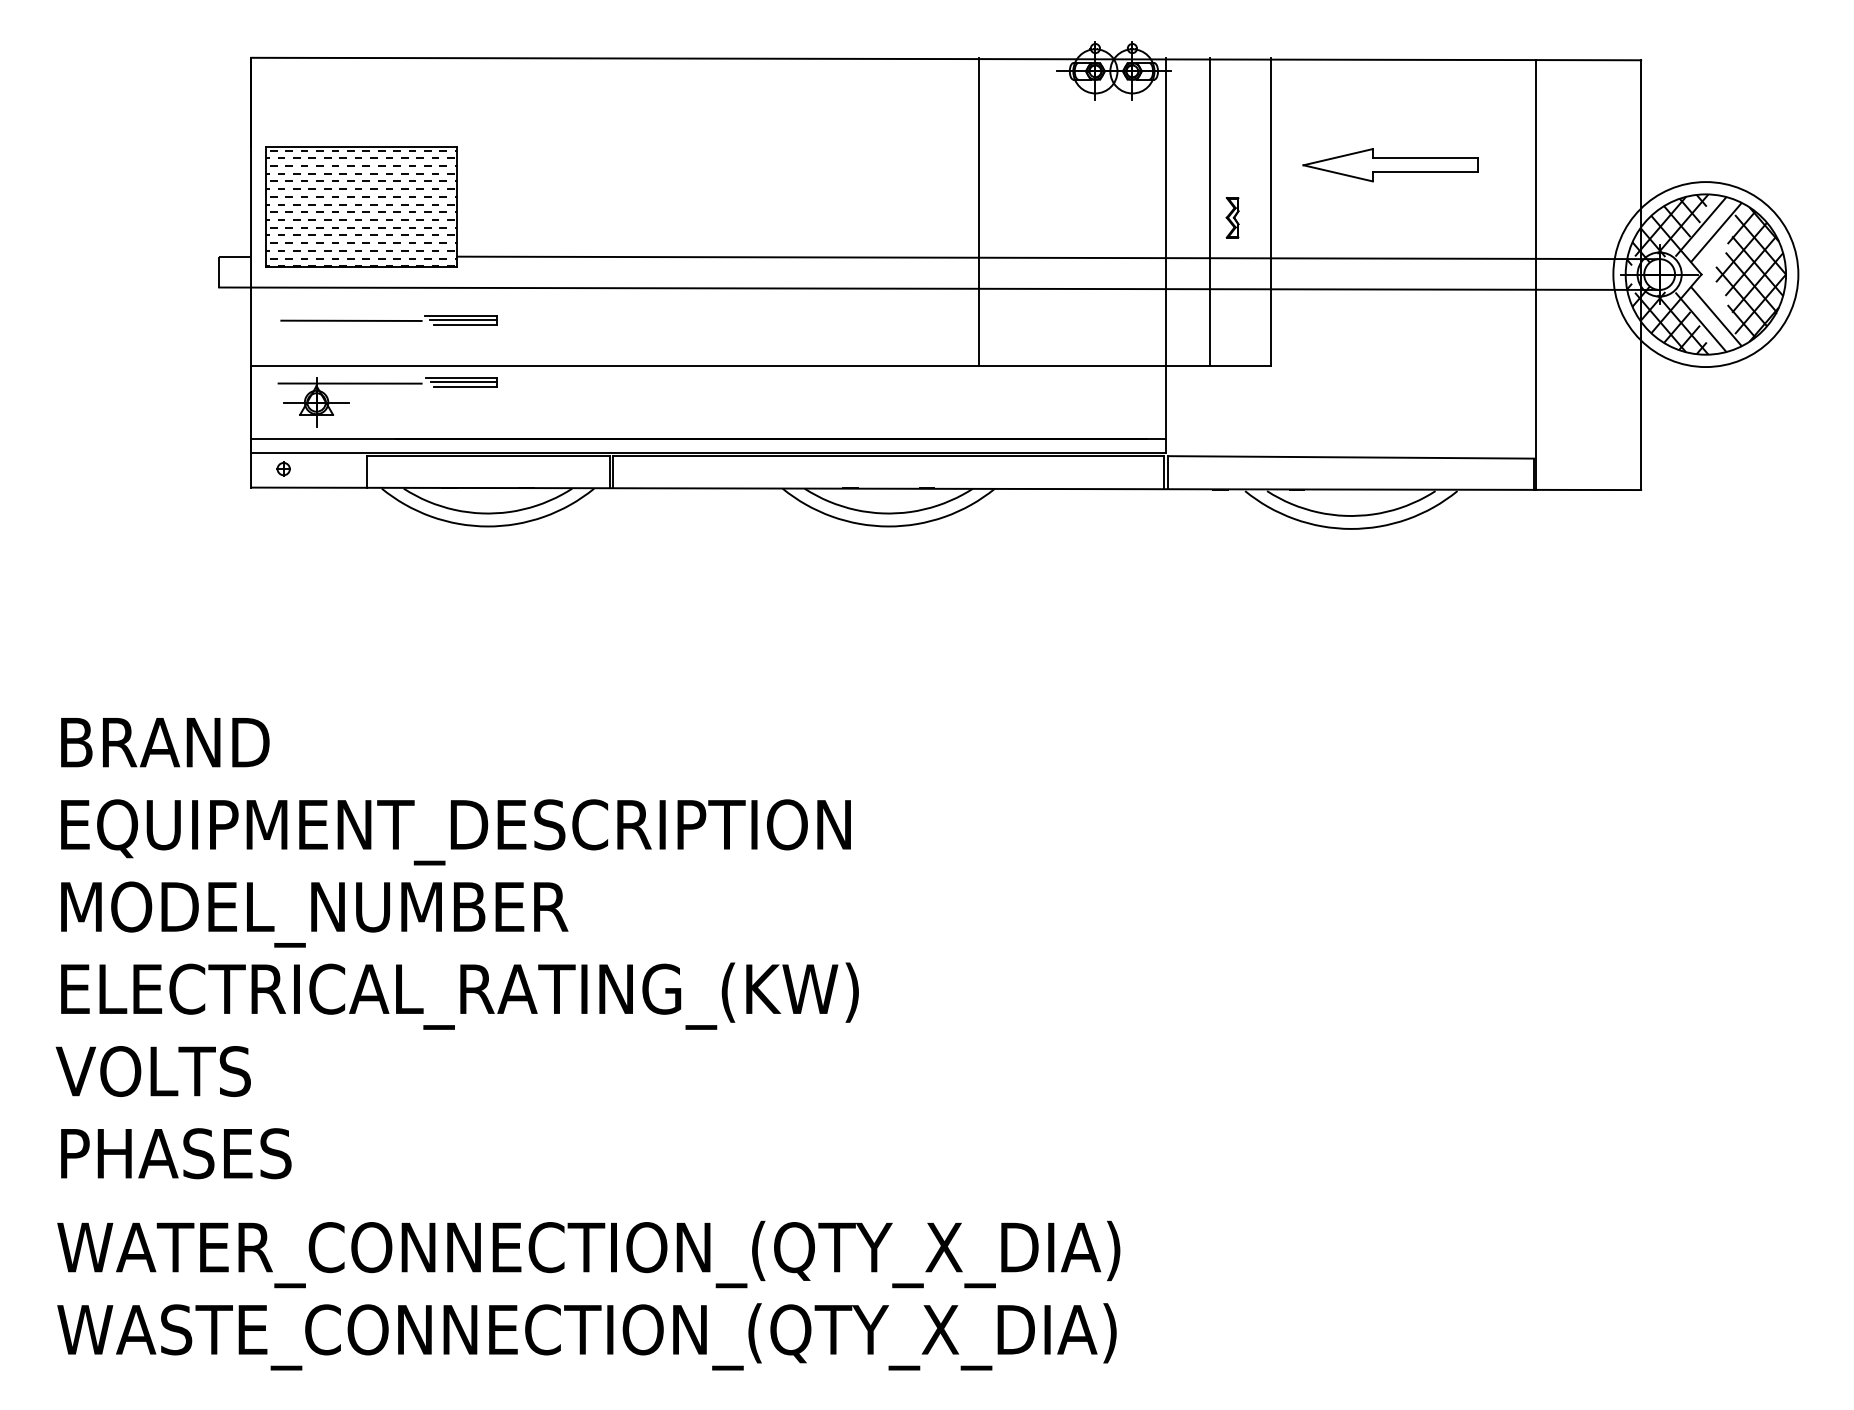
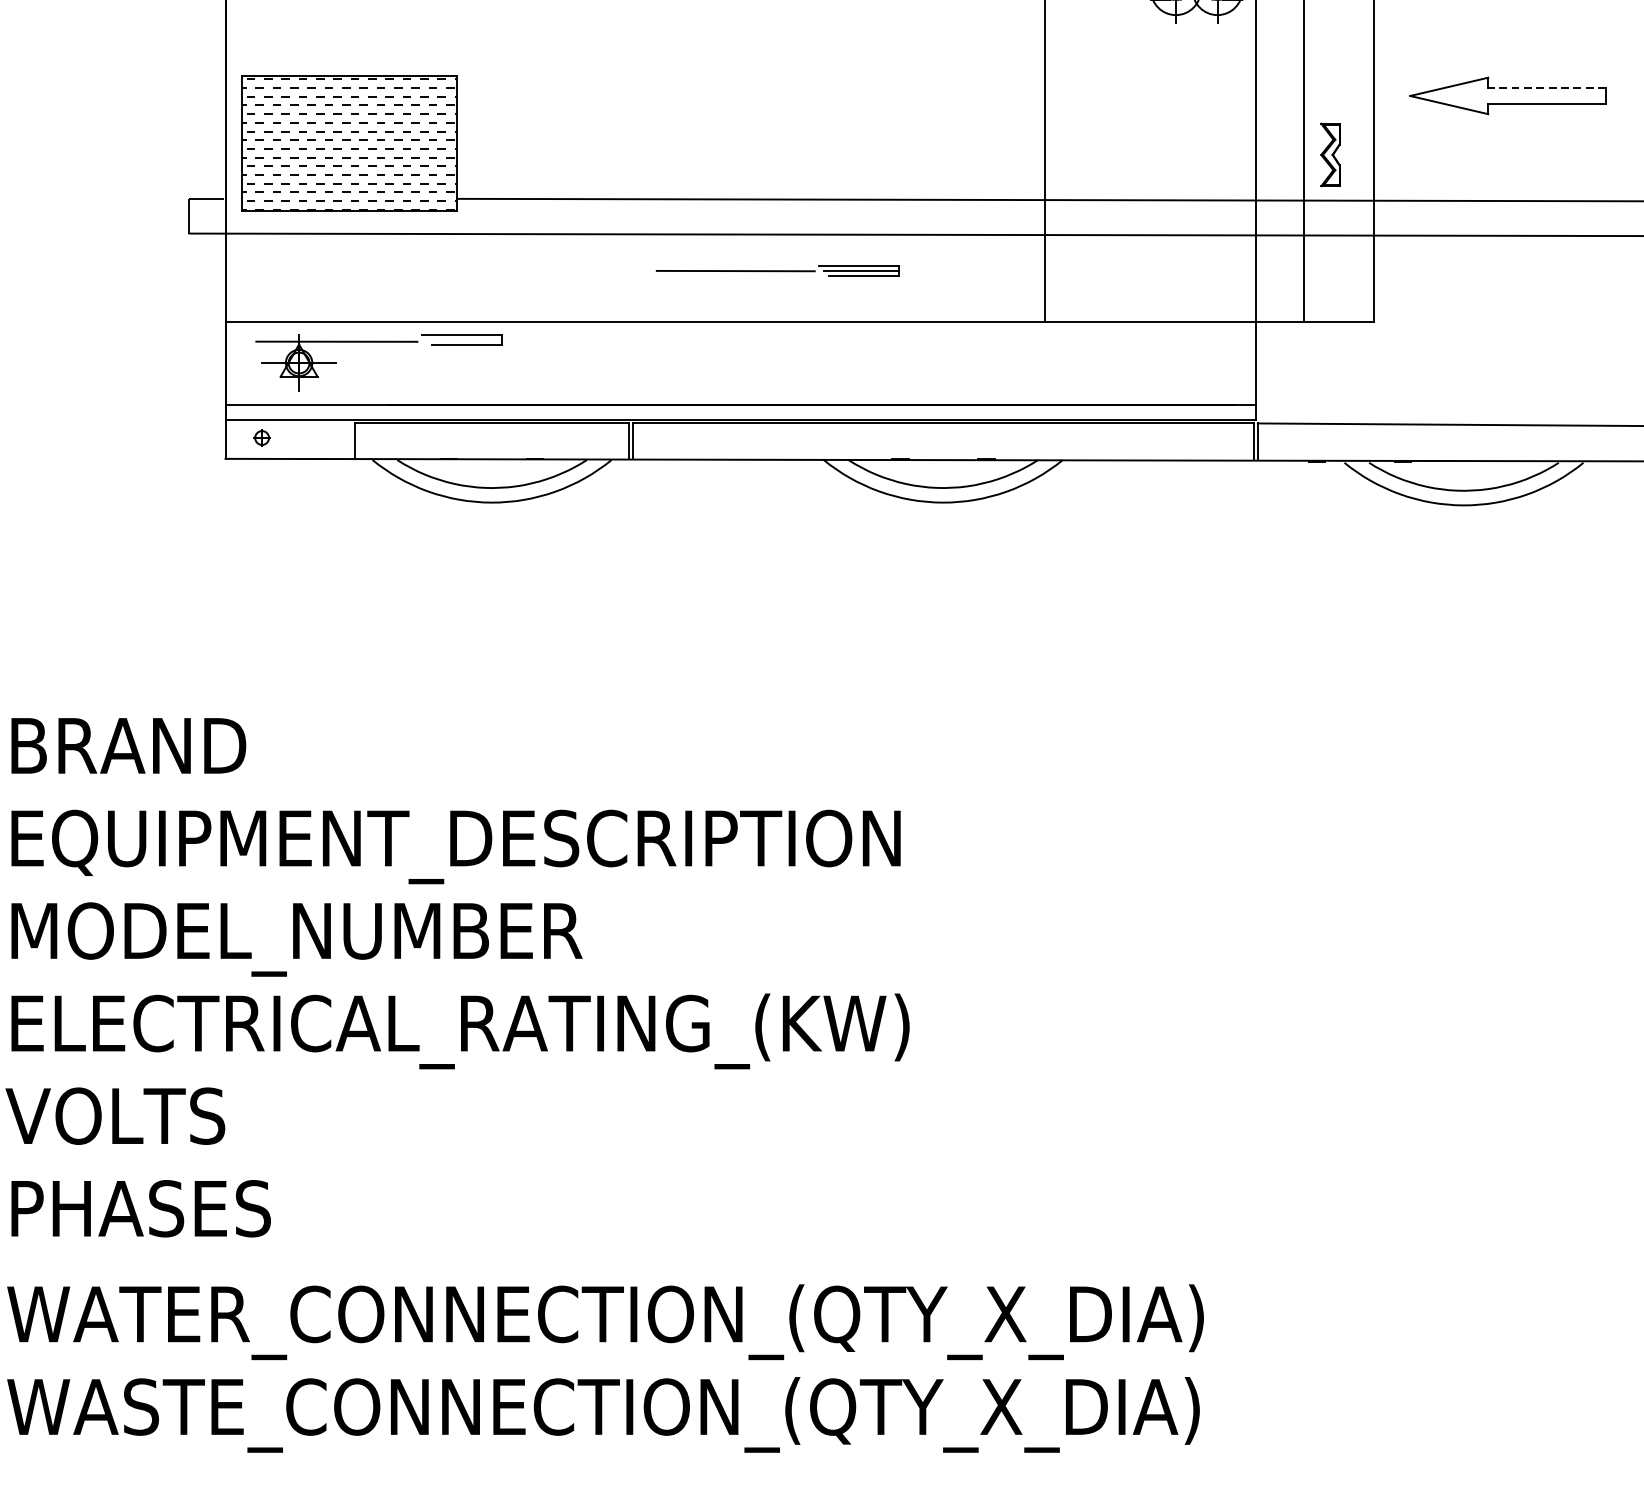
line: (1424, 158) -> (1546, 88), solid -> dashed
part: (1232, 217) -> (1330, 154), size x1.4
part: (388, 320) -> (777, 270), moved
line: (463, 382) -> (464, 340), removed

